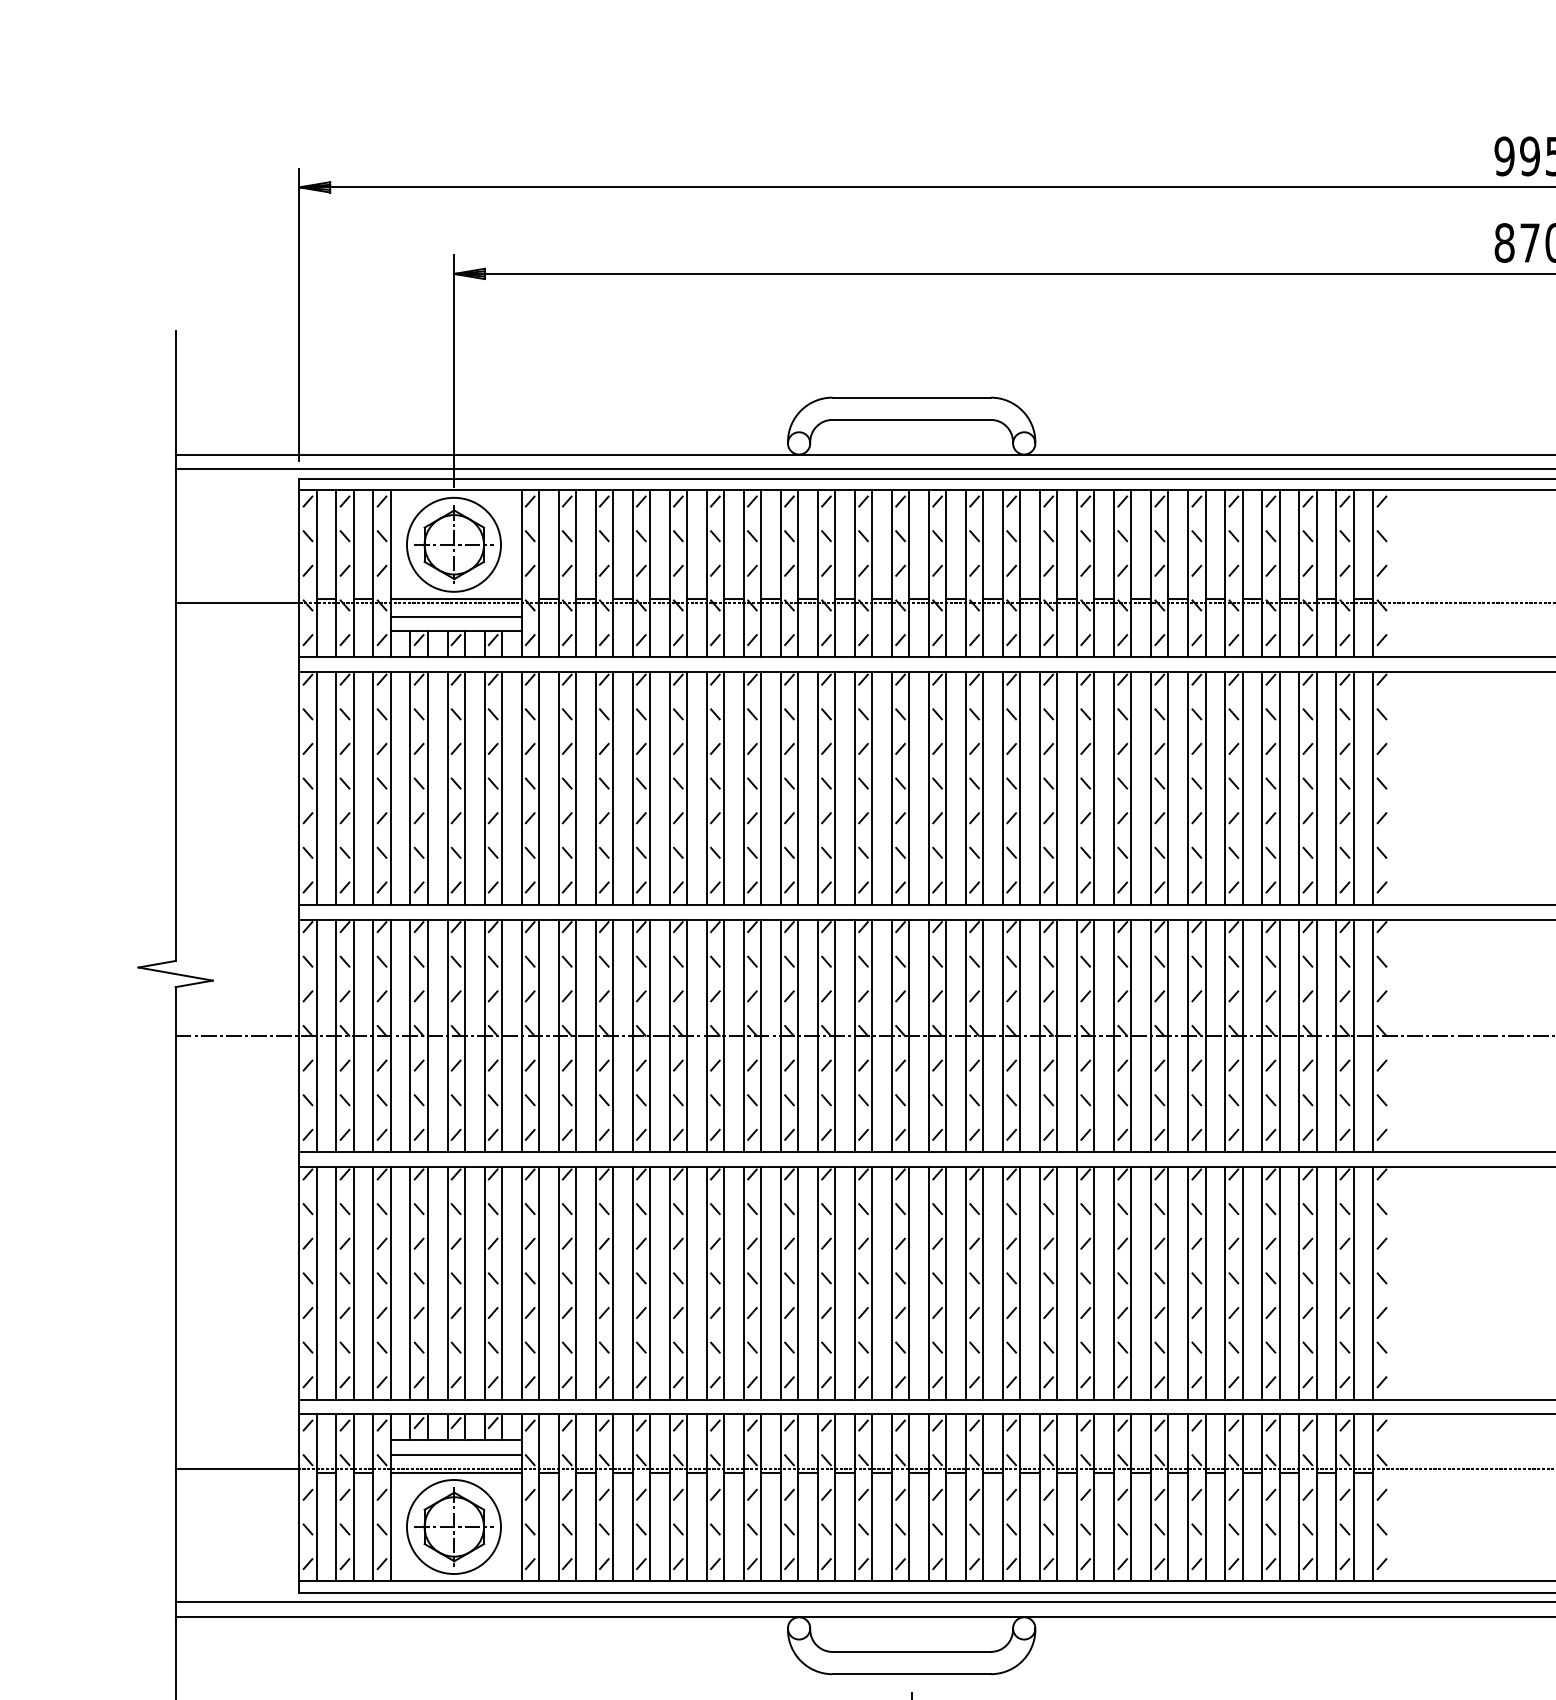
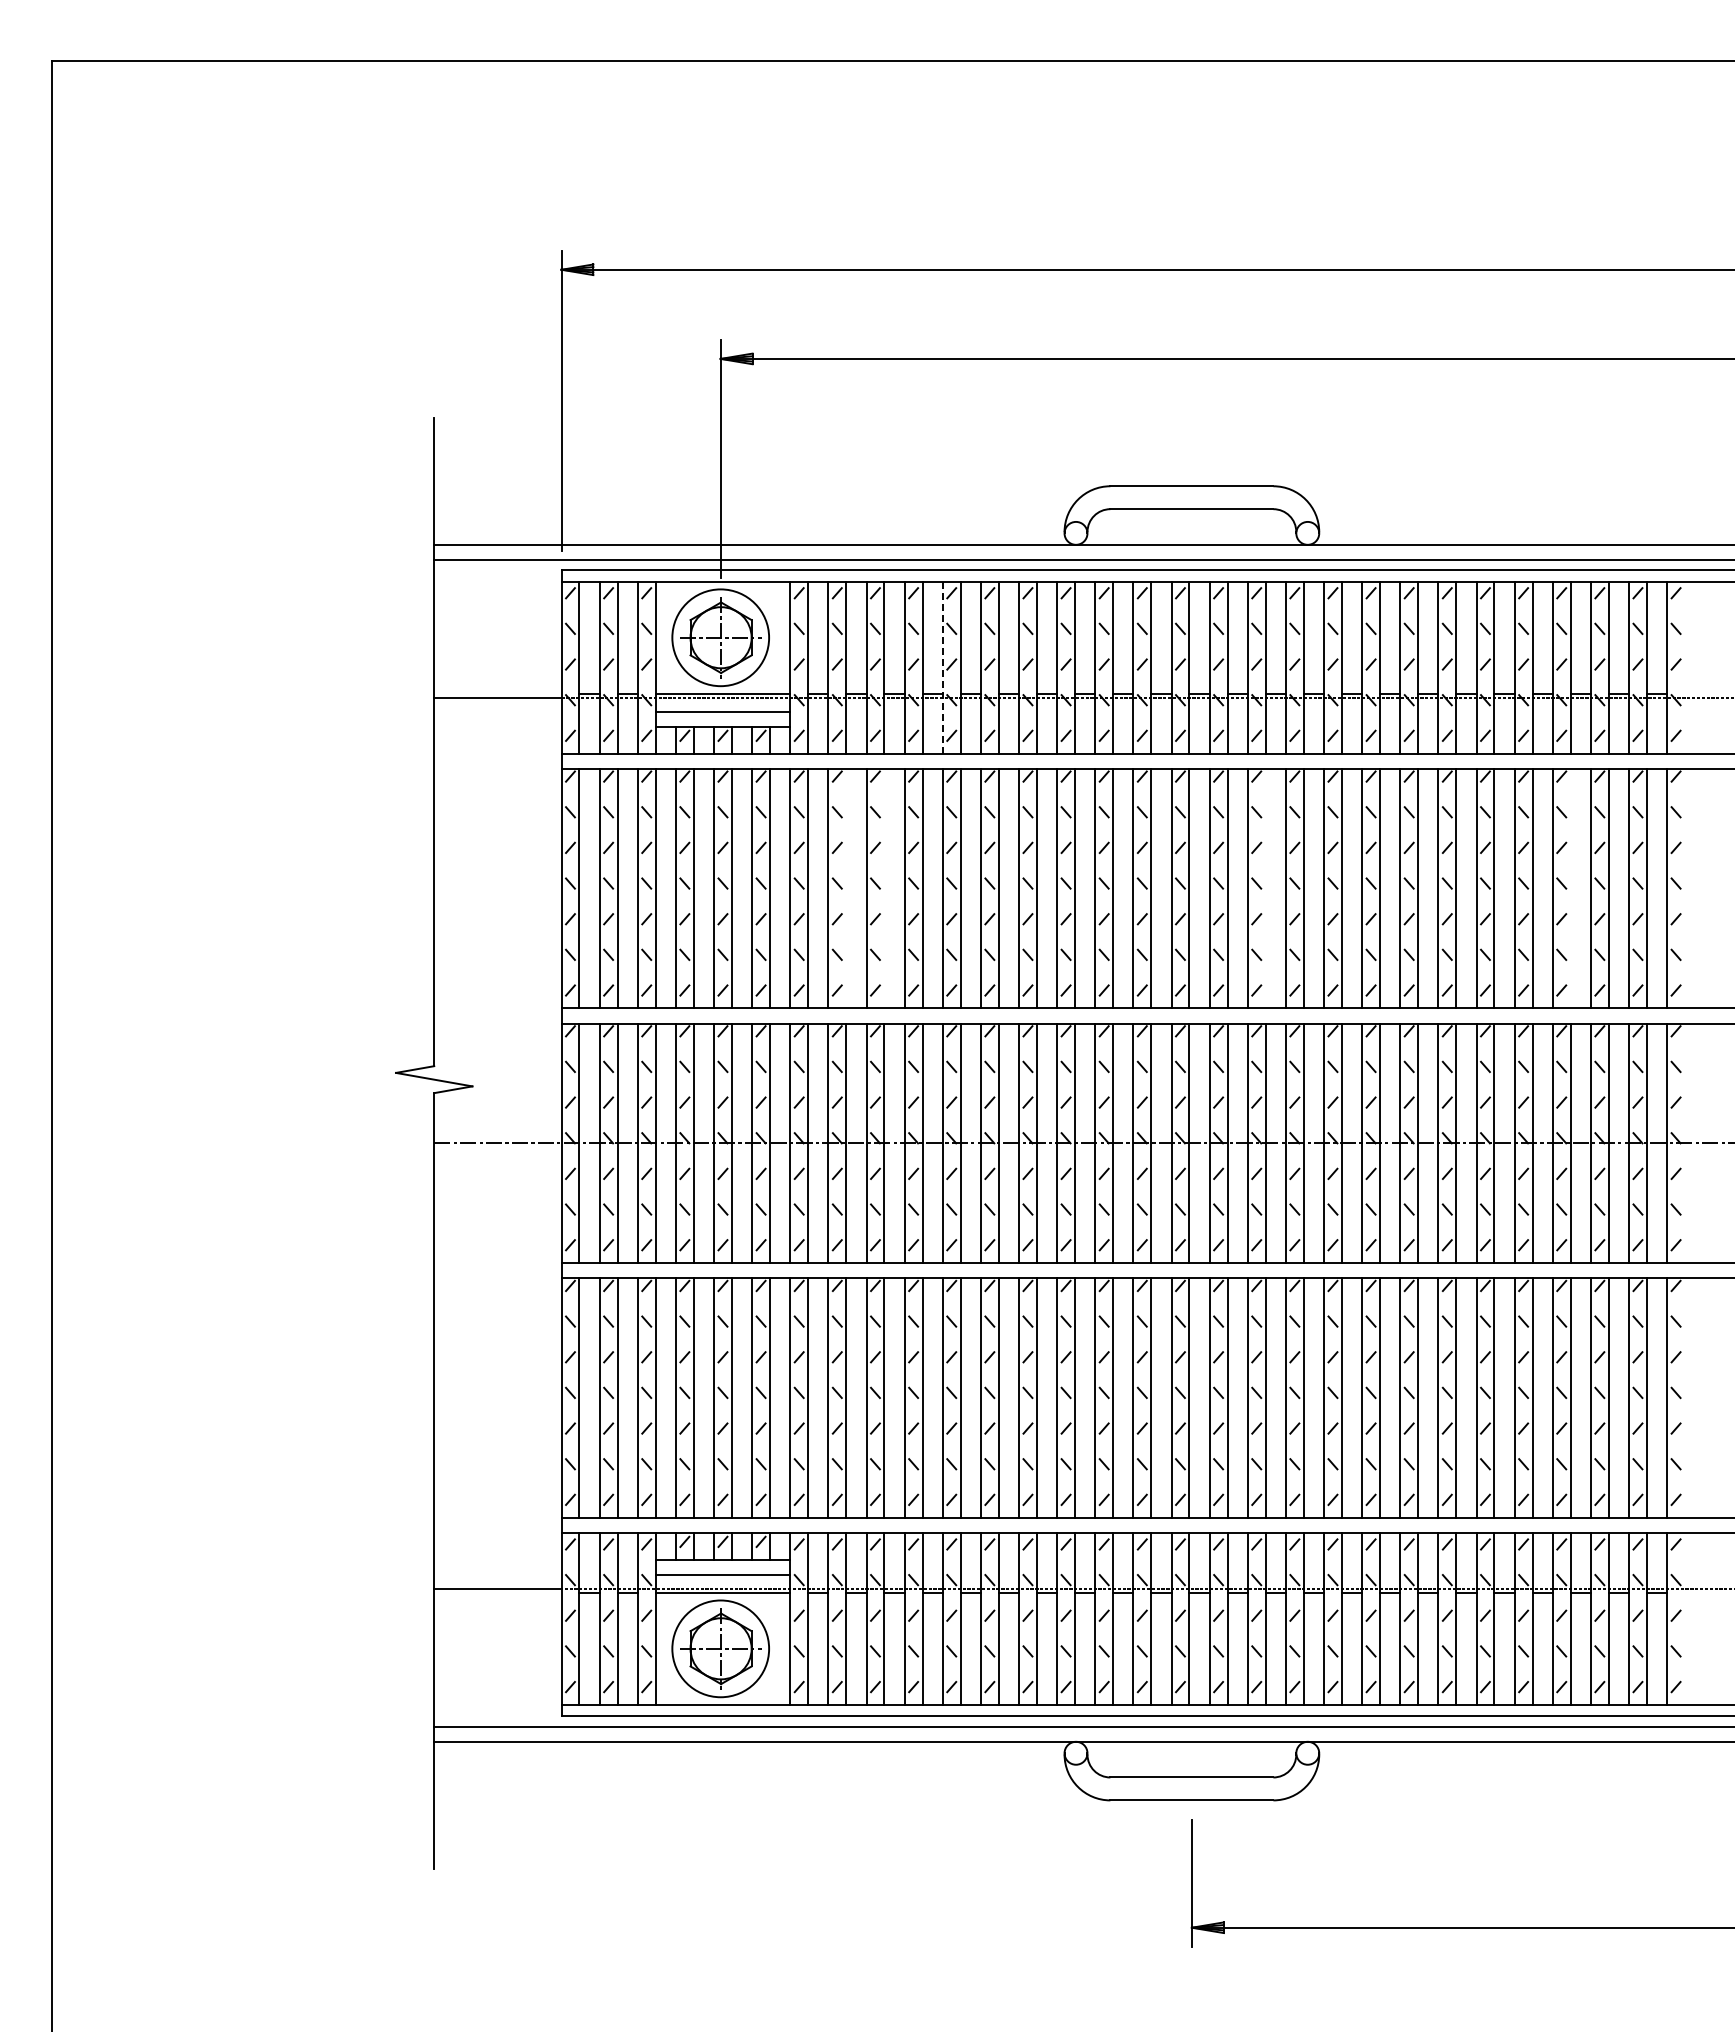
line: (669, 573) -> (942, 667), solid -> dashed
line: (576, 788) -> (846, 888), removed
line: (613, 788) -> (884, 888), removed
line: (983, 788) -> (1265, 888), removed
line: (1279, 788) -> (1570, 888), removed

